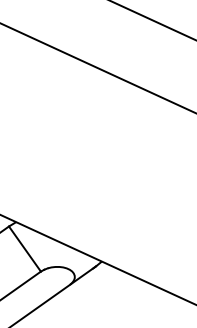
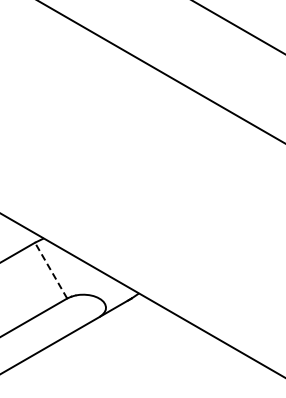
line: (24, 248) -> (50, 270), solid -> dashed

